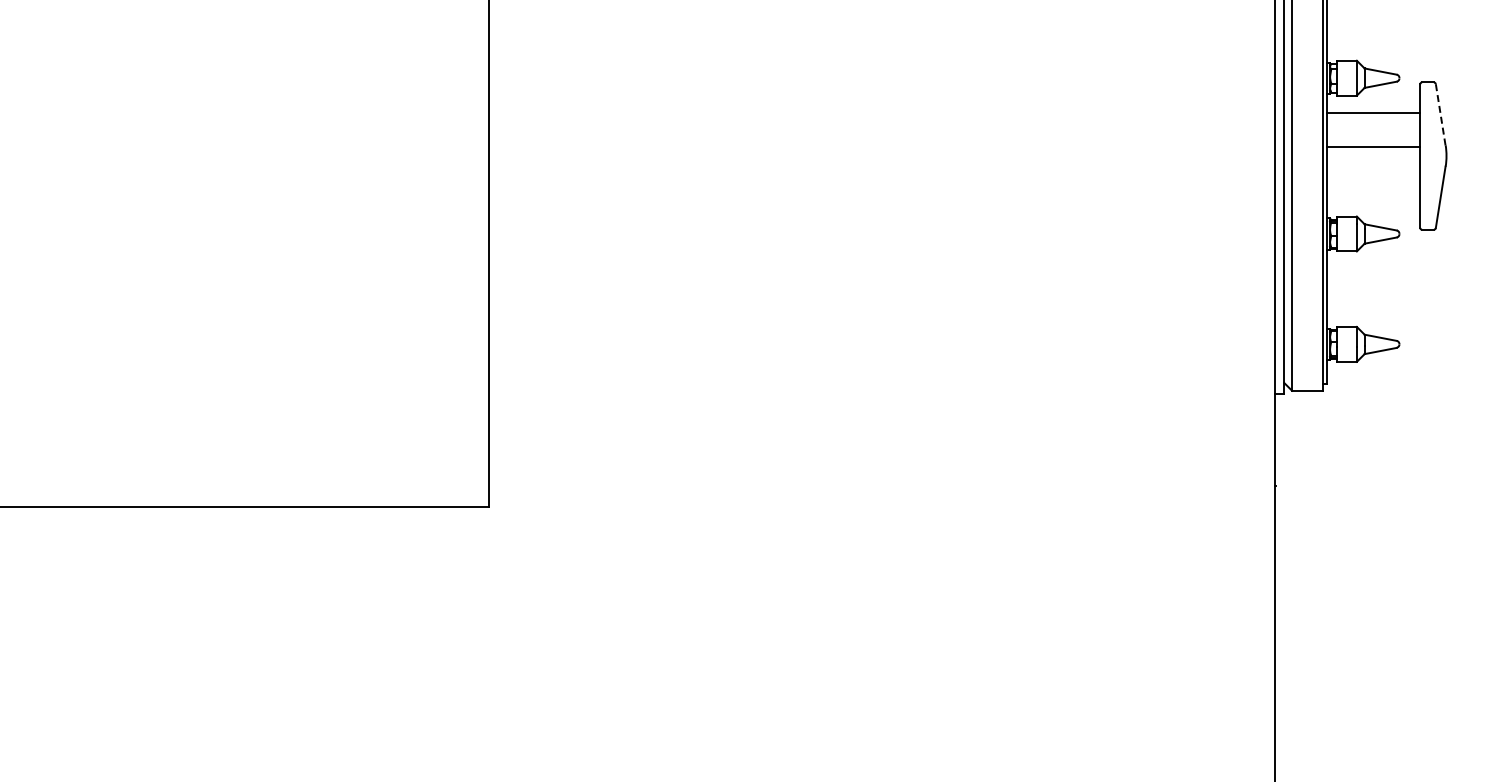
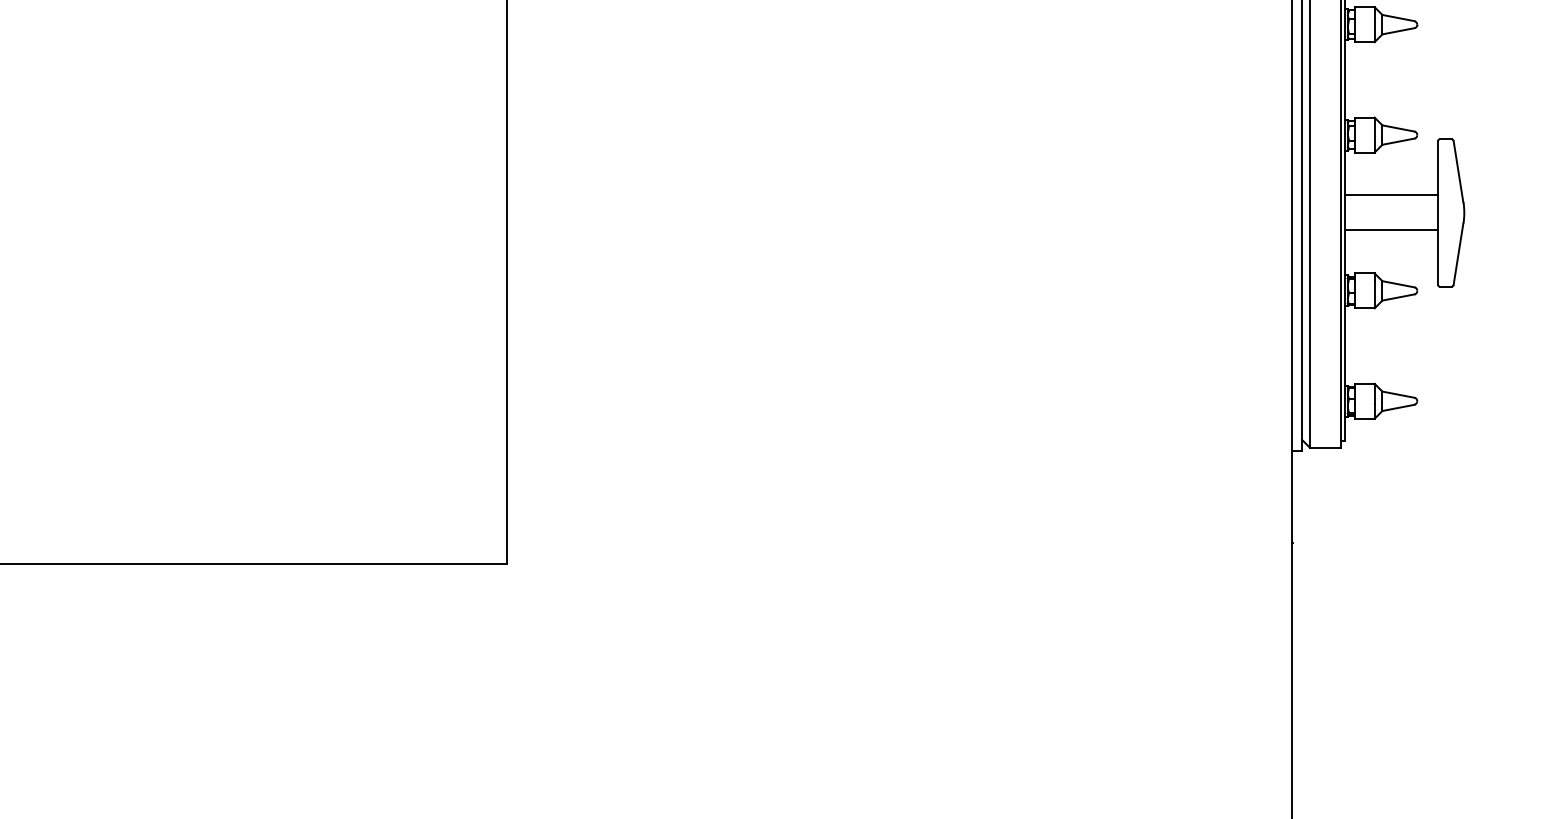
line: (1372, 112) -> (1390, 195), moved
line: (1440, 115) -> (1458, 172), dashed -> solid
line: (1372, 147) -> (1390, 230), moved

